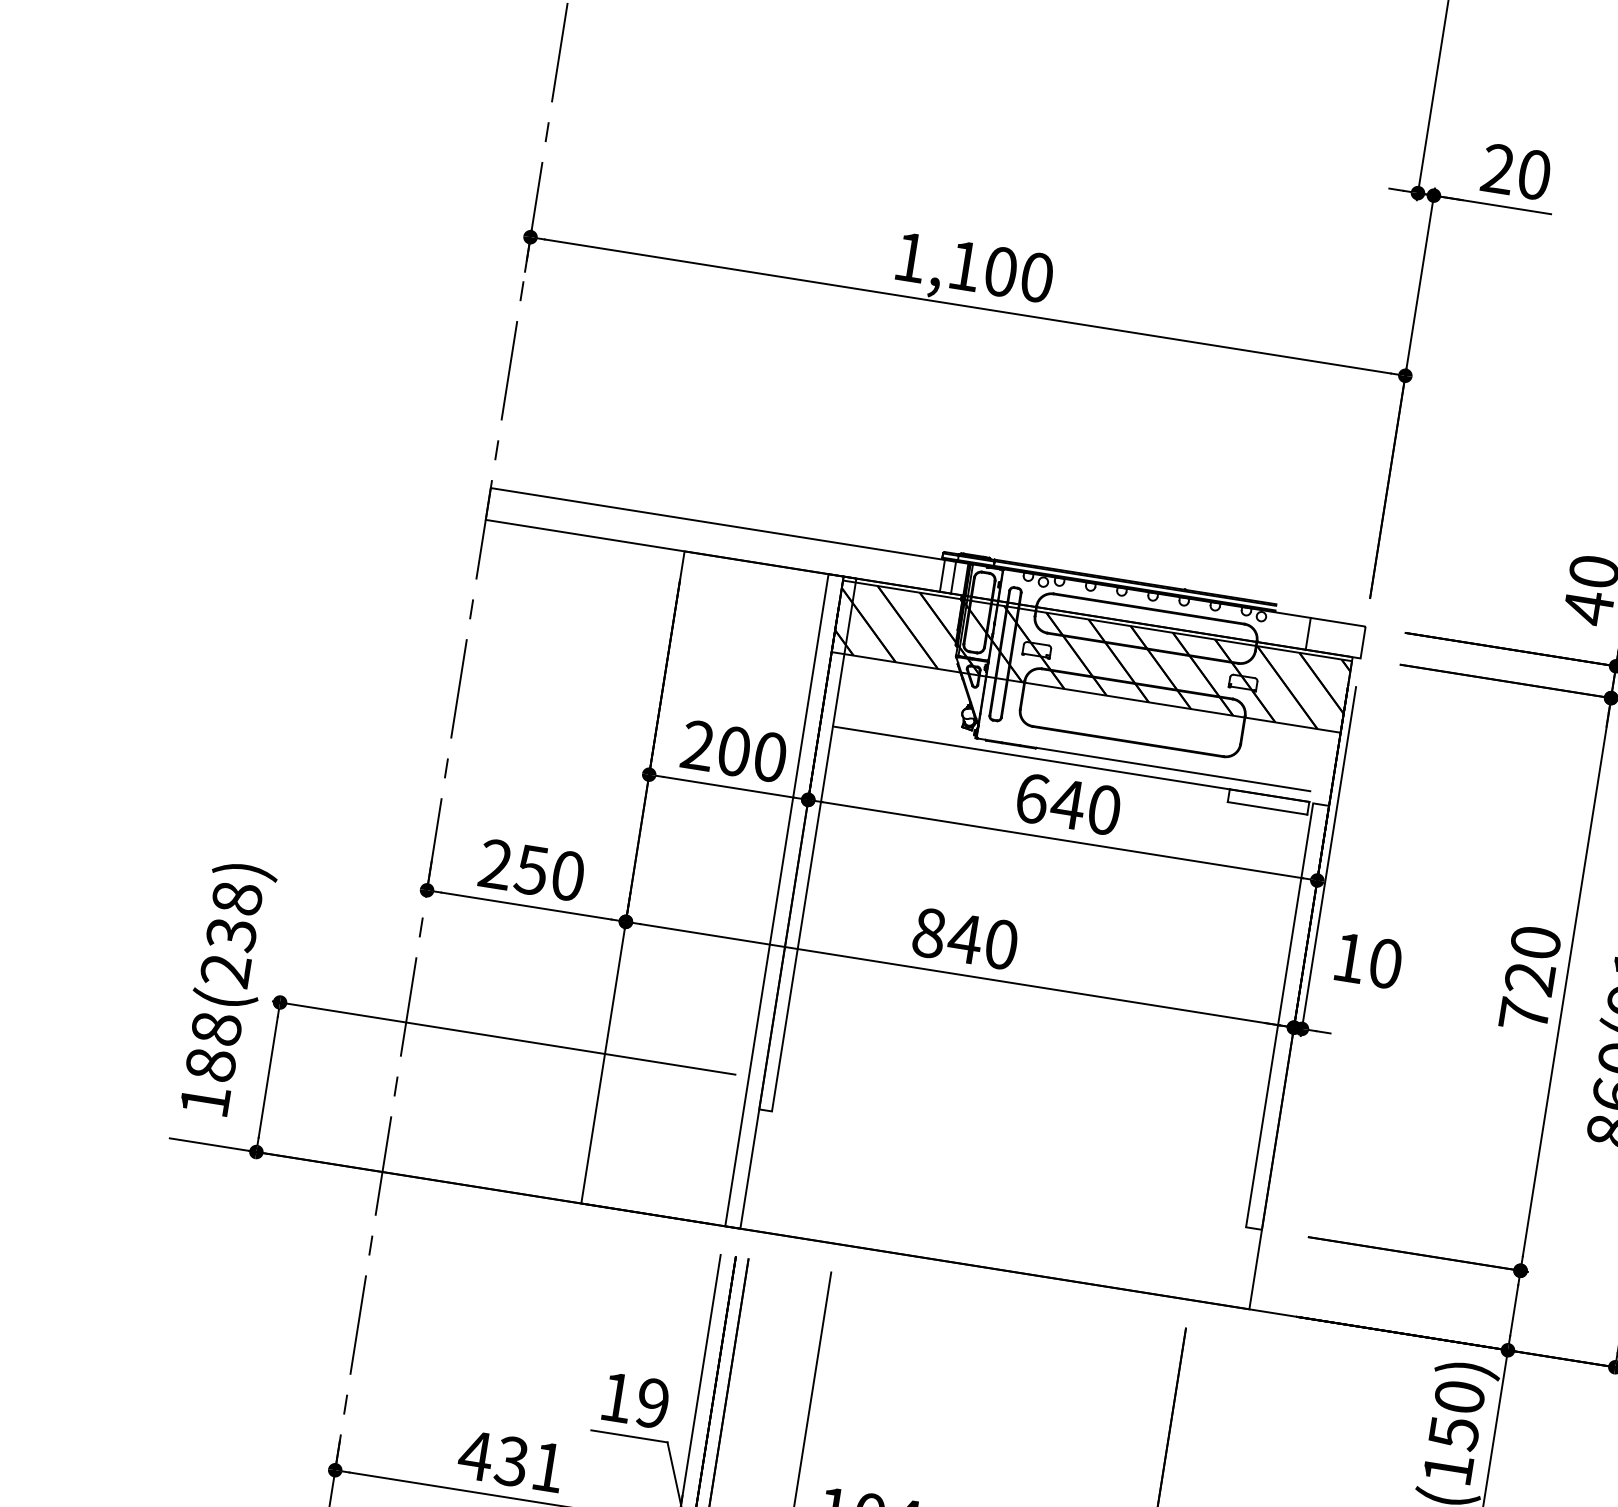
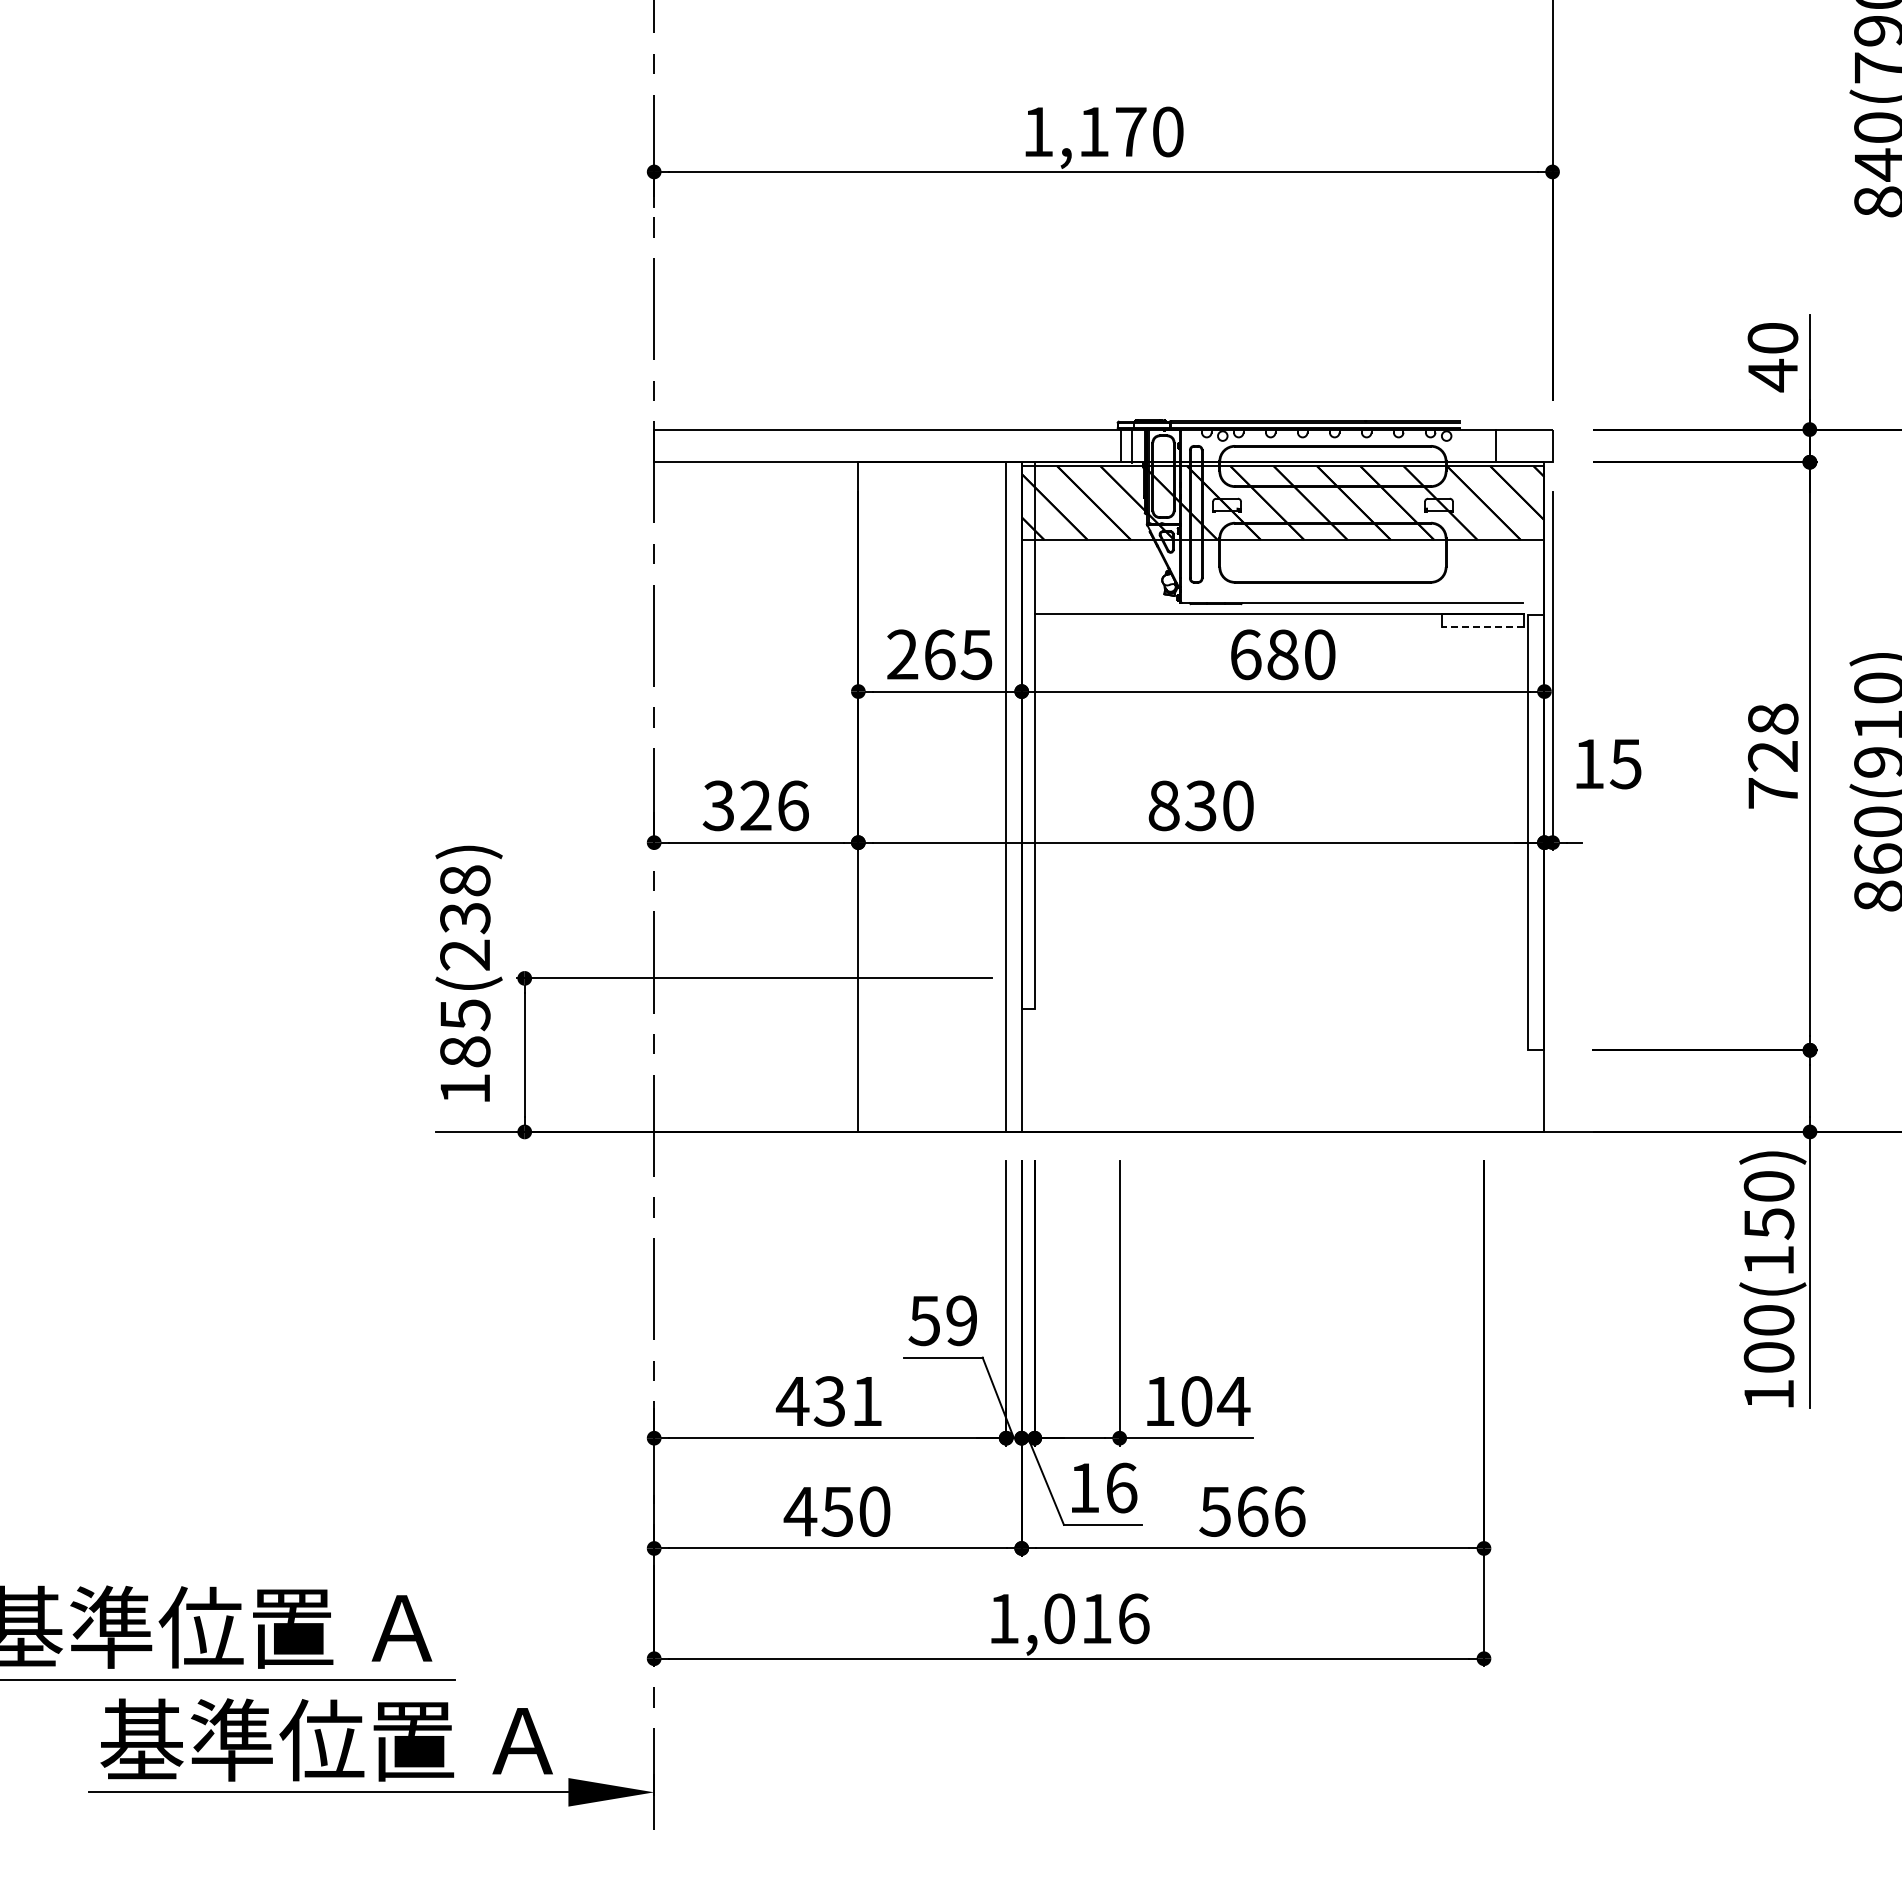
text: (1001, 271) -> (1131, 131), 1,100 -> 1,170
text: (752, 754) -> (958, 654), 200 -> 265
text: (1067, 804) -> (1282, 654), 640 -> 680
line: (1267, 808) -> (1483, 627), solid -> dashed
text: (531, 869) -> (755, 805), 250 -> 326
text: (964, 938) -> (1200, 805), 840 -> 830
text: (1536, 942) -> (1773, 718), 720 -> 728
text: (1385, 963) -> (1625, 763), 10 -> 15
text: (216, 1029) -> (465, 1015), 188(238) -> 185(238)
text: (615, 1398) -> (923, 1321), 19 -> 59

